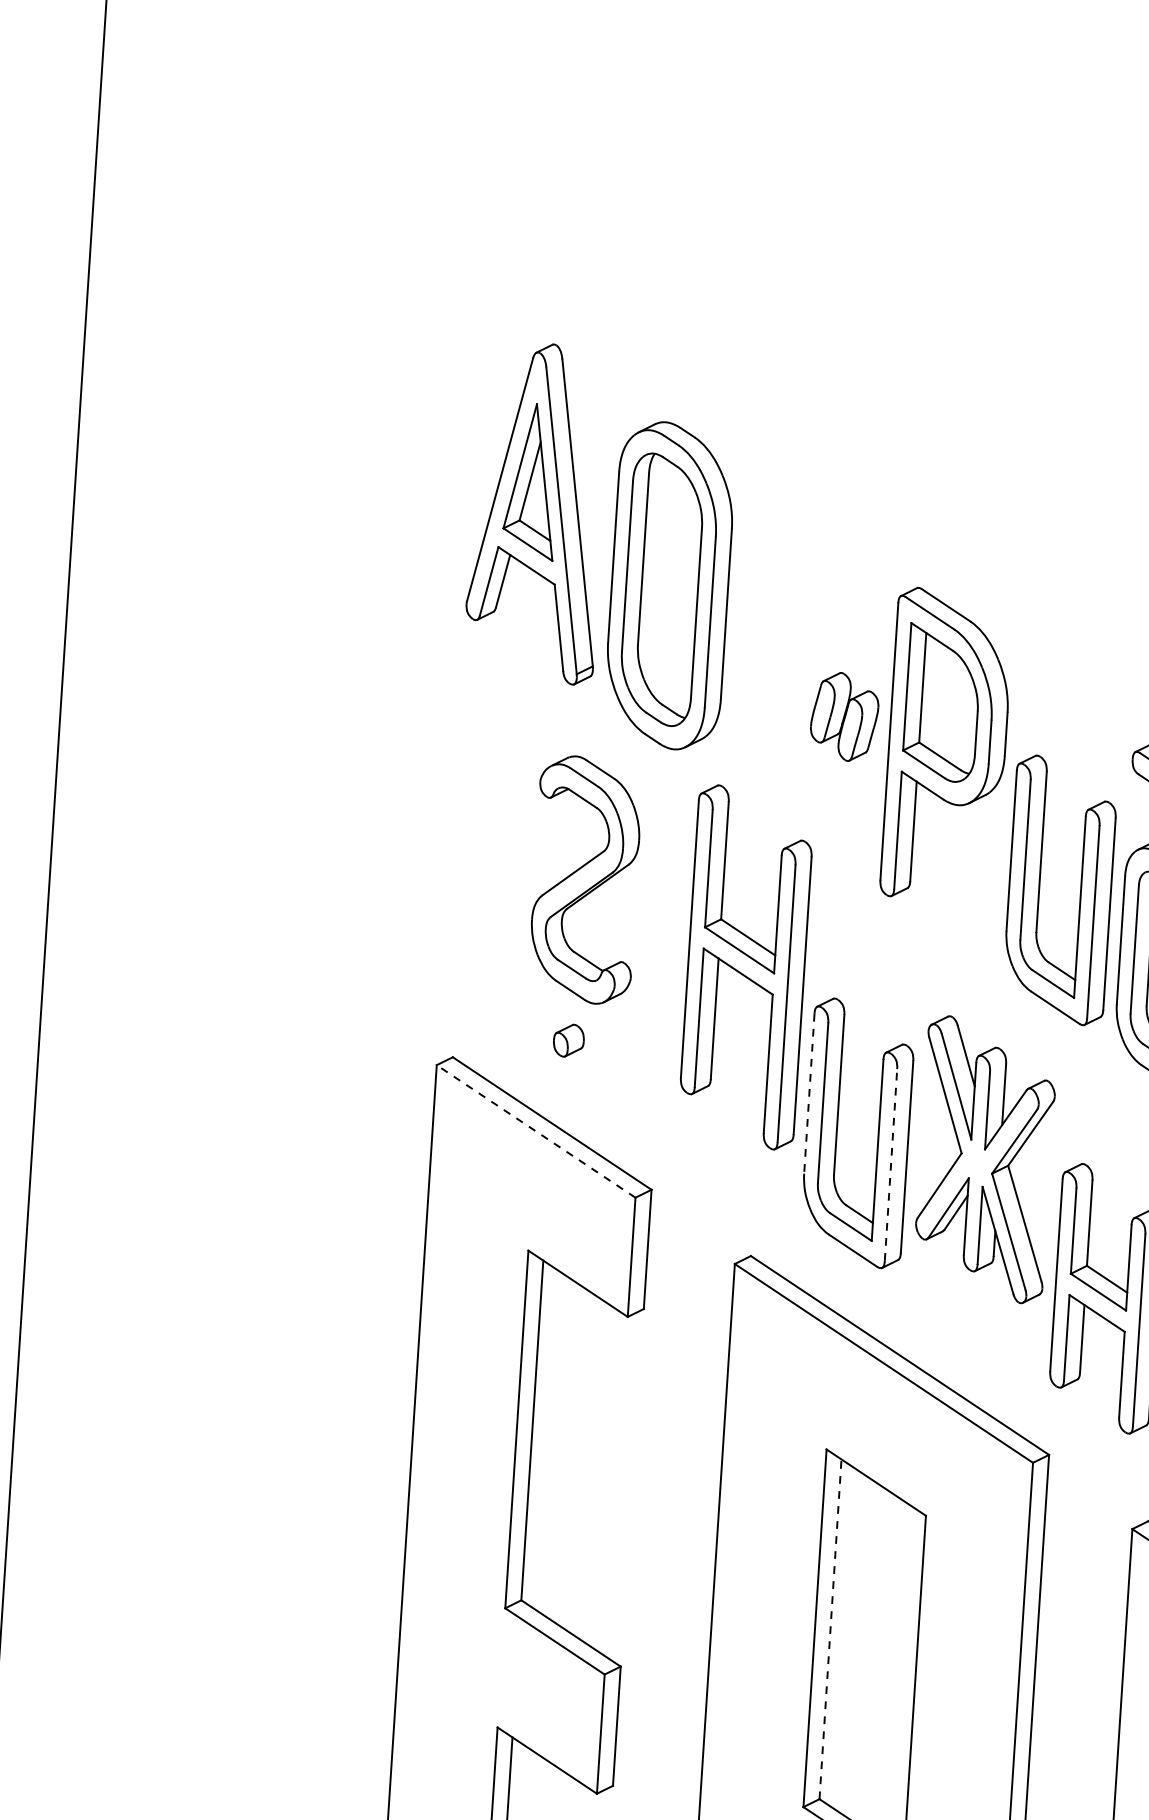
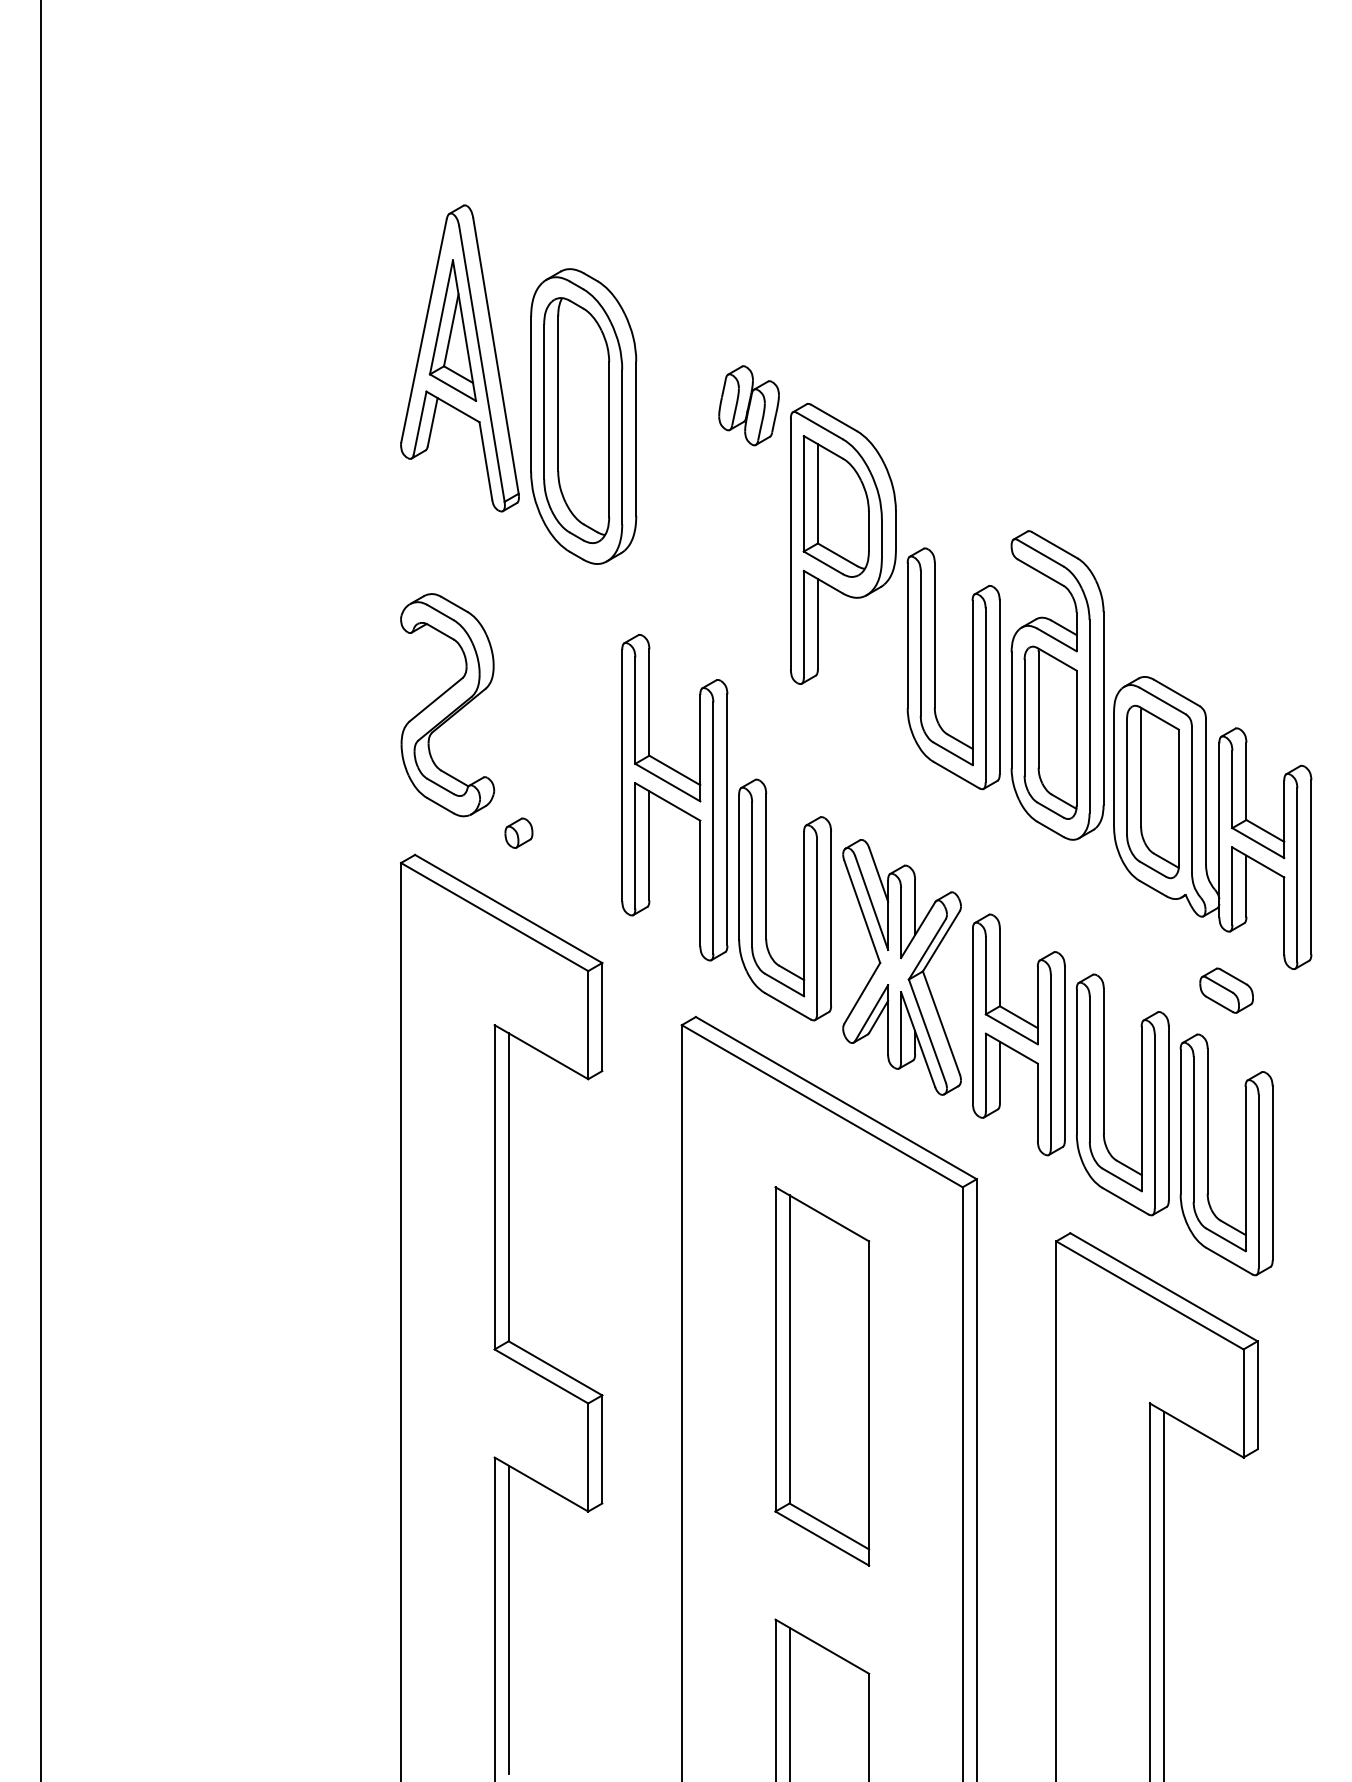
part: (844, 716) -> (748, 405), moved
part: (585, 880) -> (447, 705), moved
part: (745, 967) -> (674, 797), moved
line: (809, 1094) -> (739, 867), dashed -> solid
line: (535, 1130) -> (494, 916), dashed -> solid
part: (984, 1159) -> (901, 967), moved
line: (891, 1164) -> (817, 926), dashed -> solid
line: (830, 1628) -> (789, 1348), dashed -> solid

